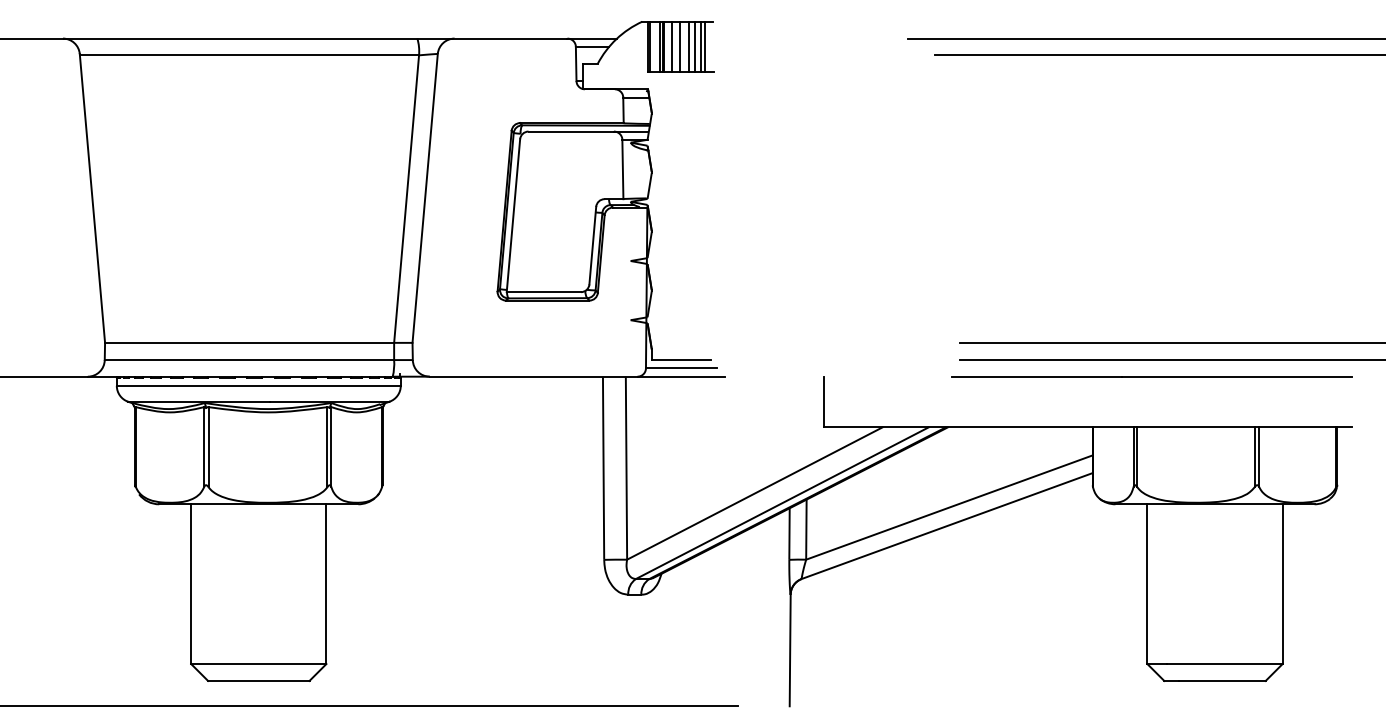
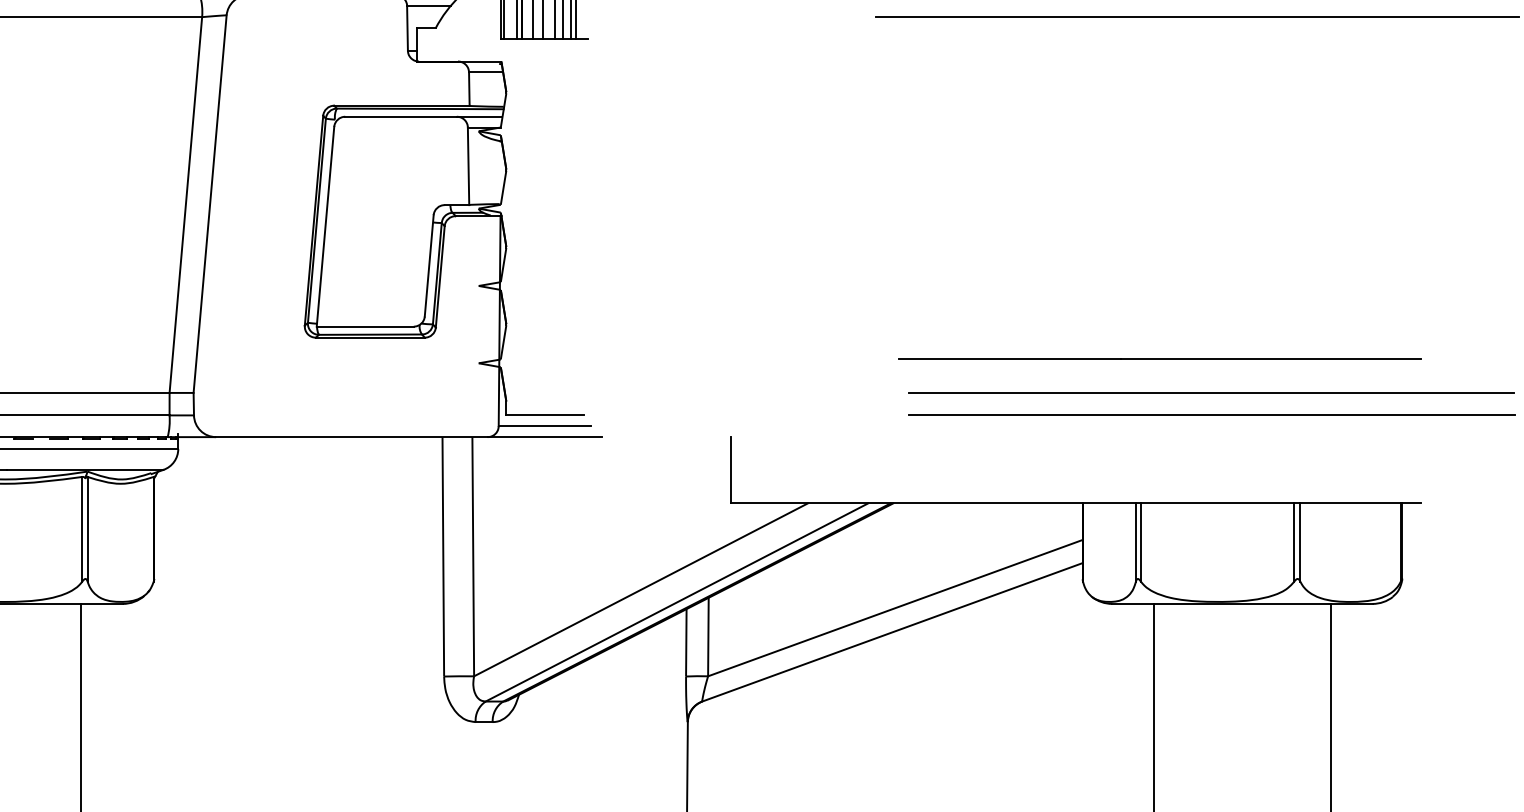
line: (1151, 376) -> (1159, 358), moved

